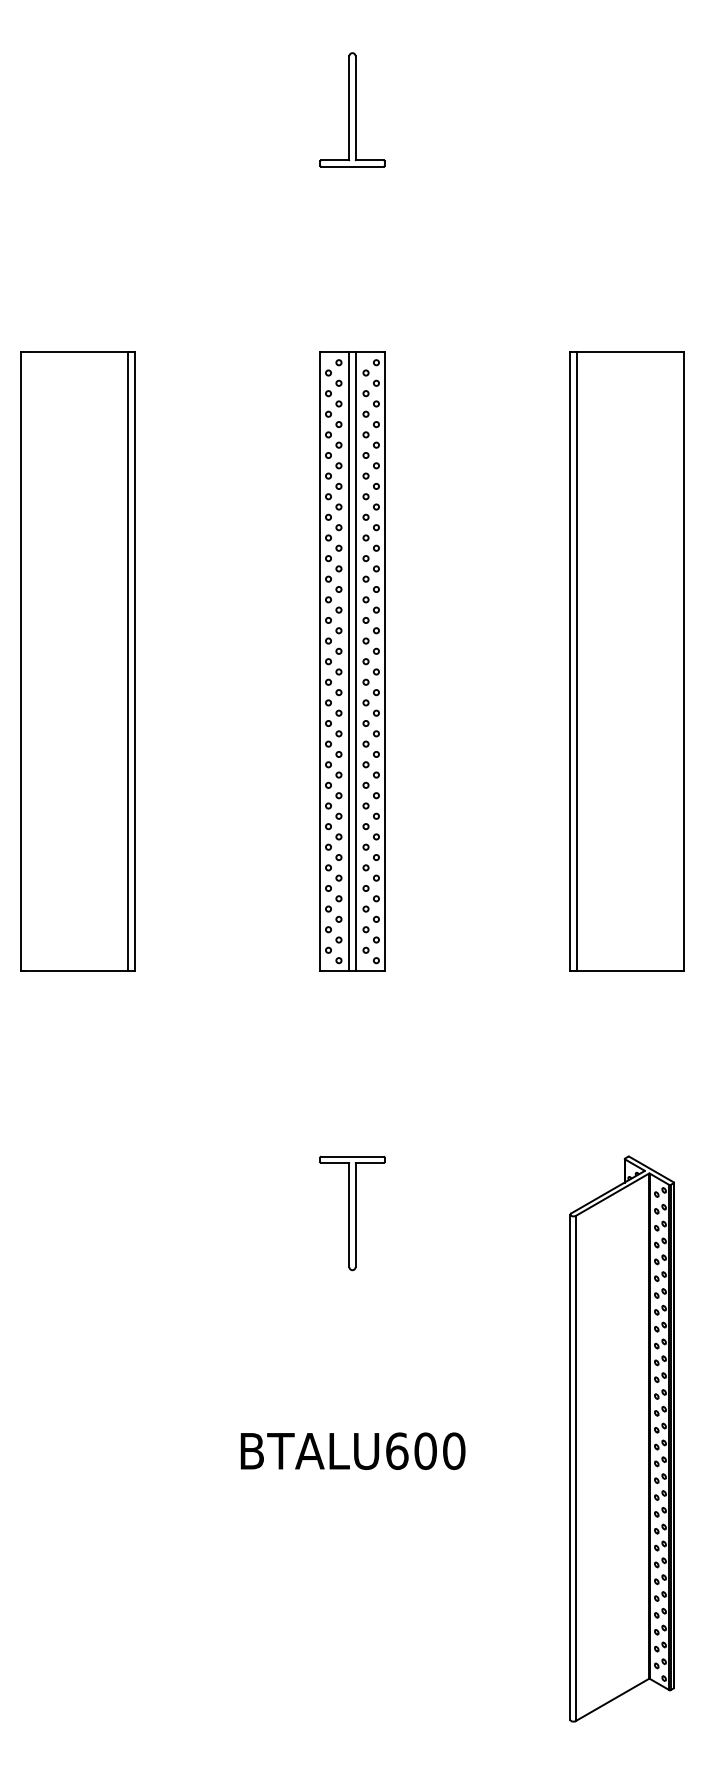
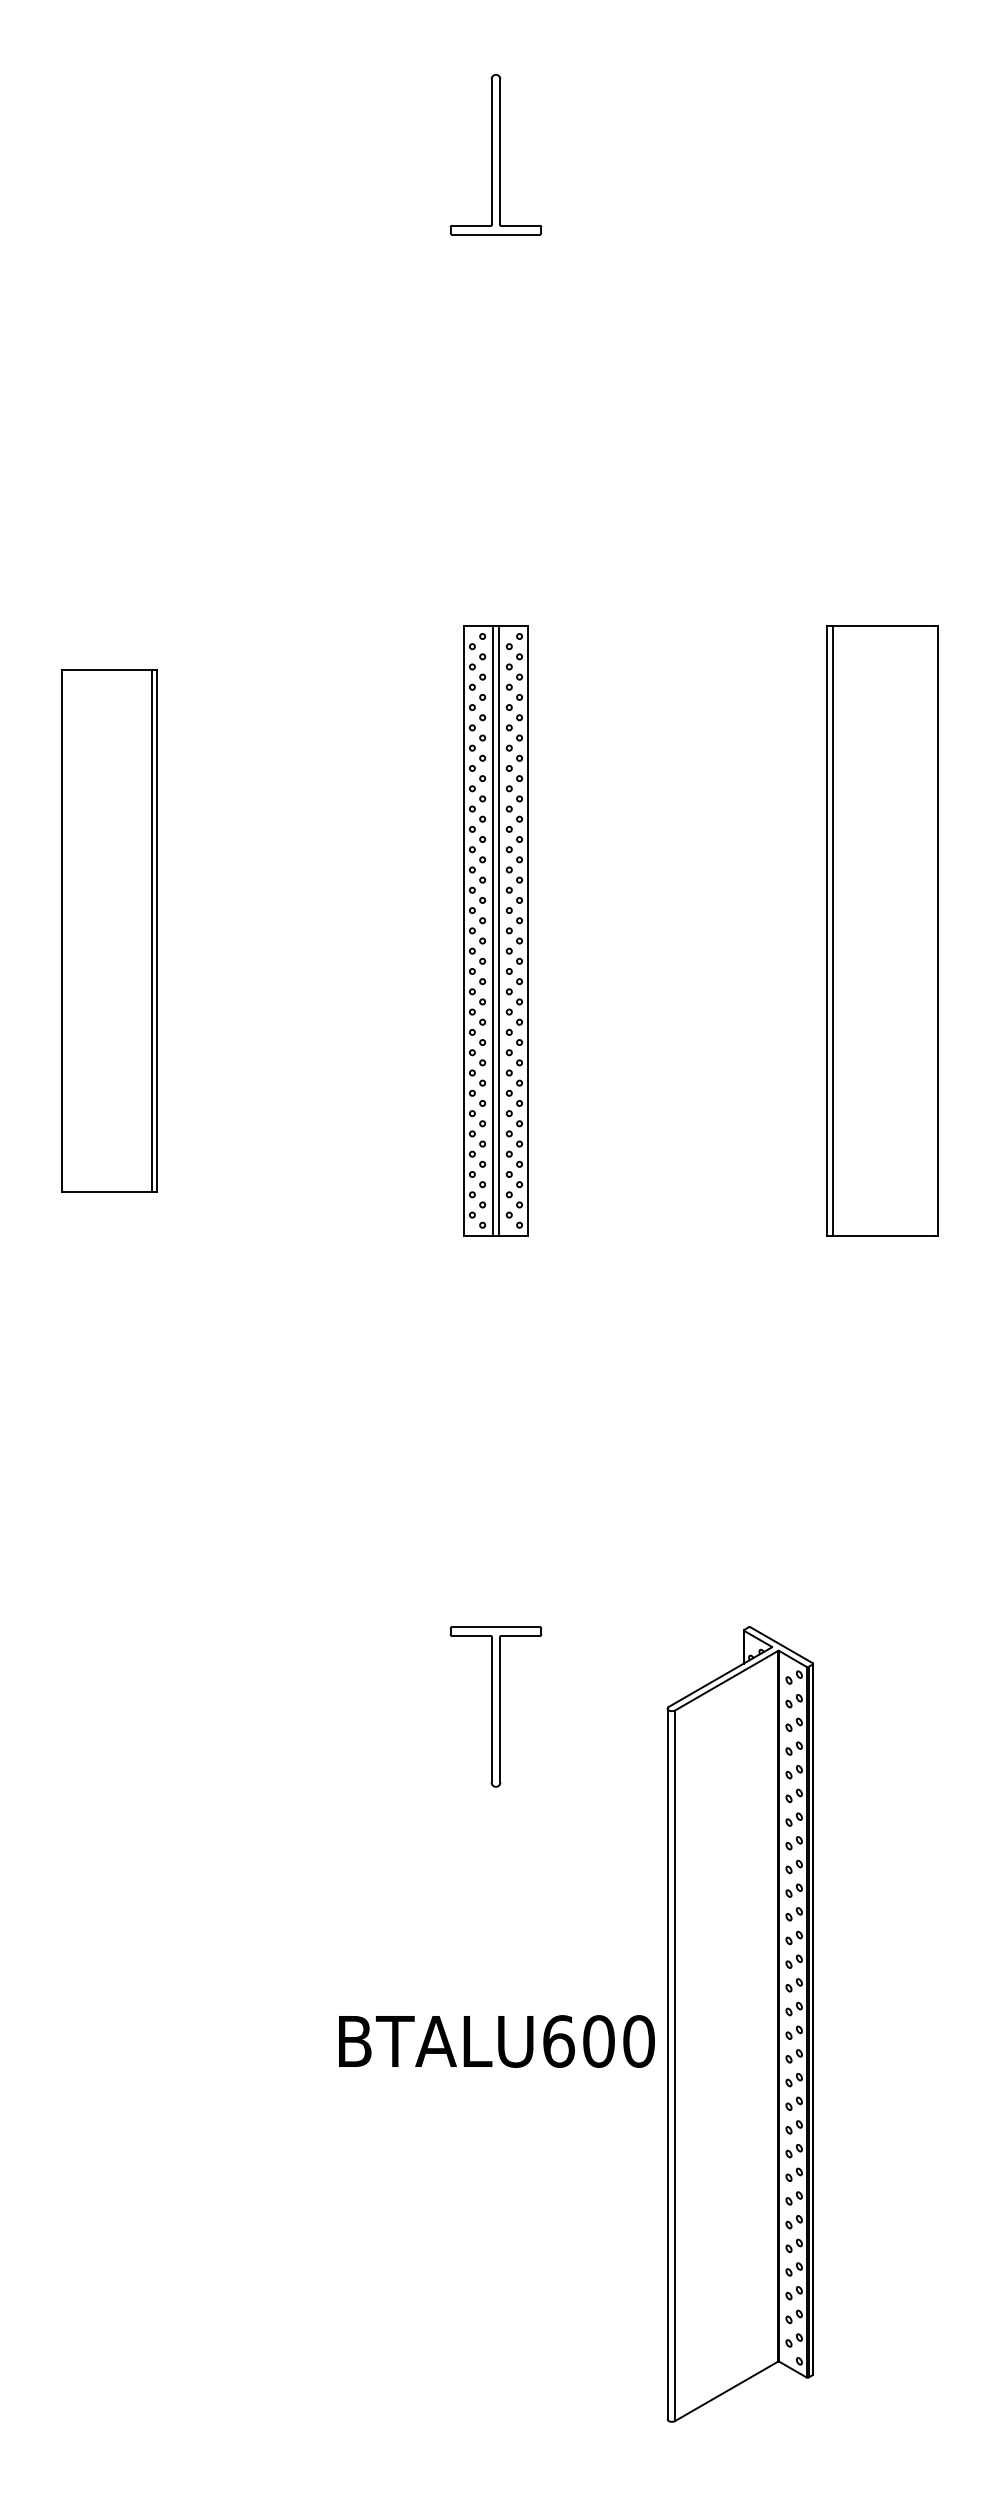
part: (77, 661) -> (109, 930), size x0.6
part: (352, 661) -> (495, 930), size x0.7
part: (627, 661) -> (882, 930), size x0.7
part: (621, 1439) -> (739, 2024), moved

